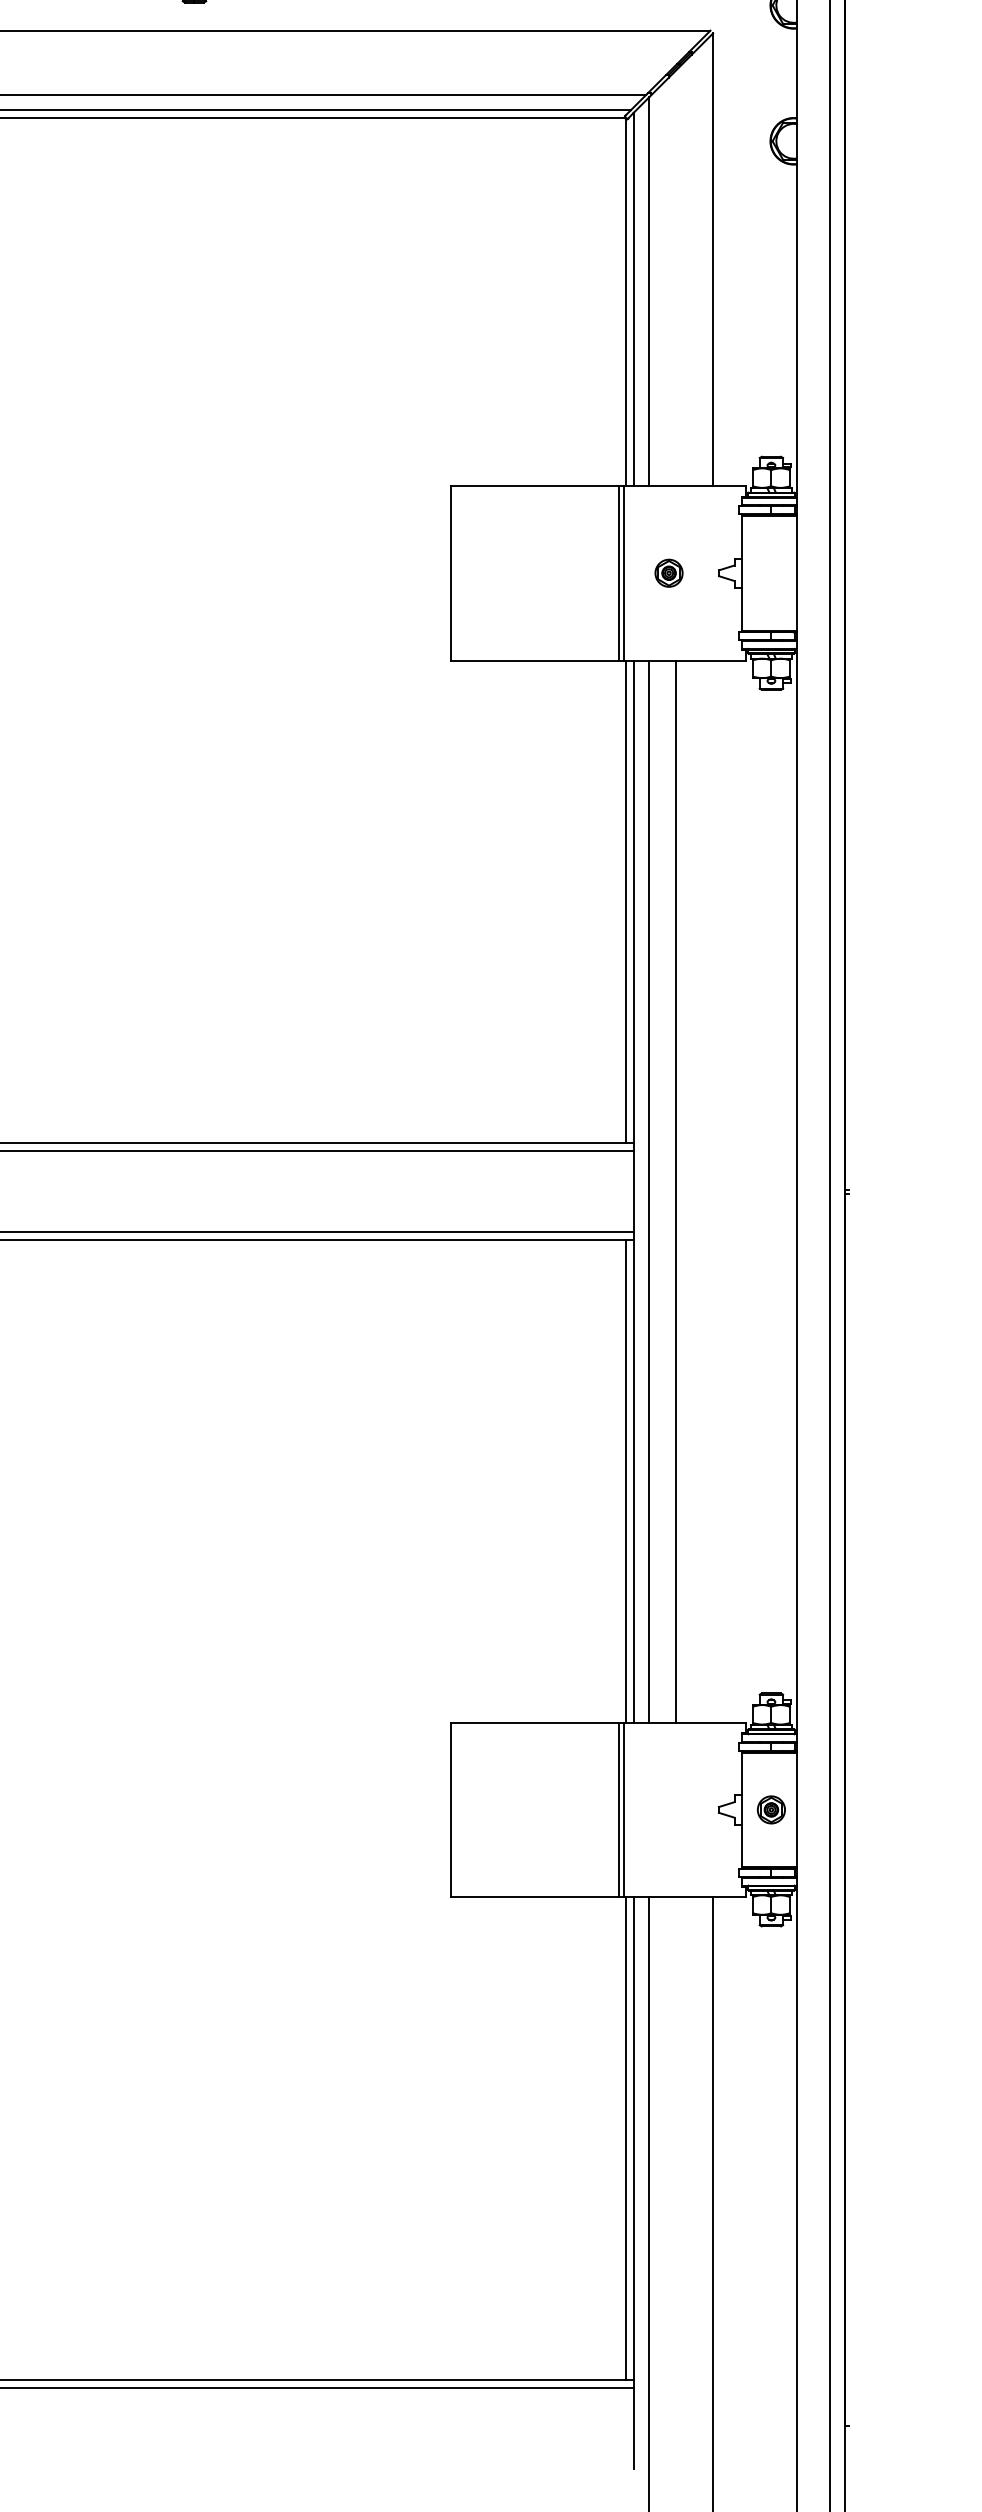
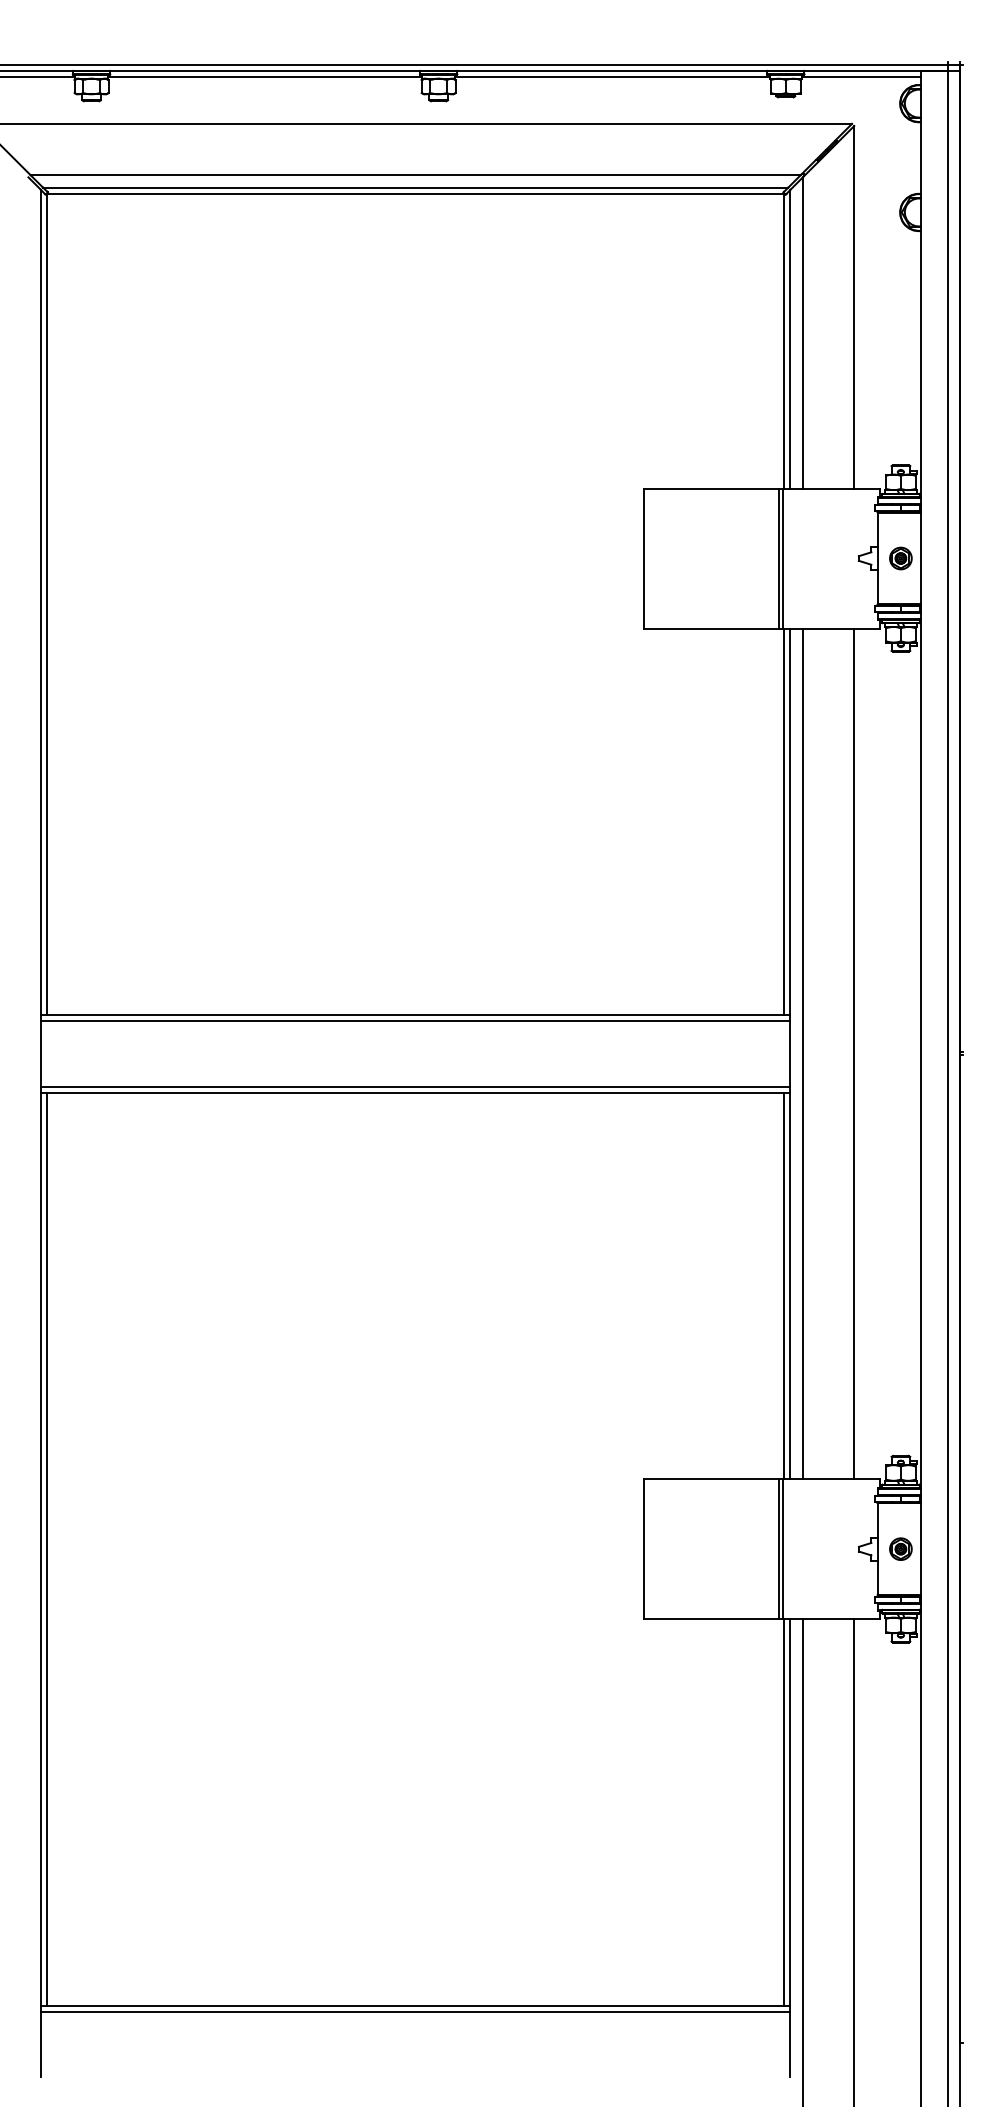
part: (668, 573) -> (900, 558), moved
line: (676, 1191) -> (854, 1053), moved

